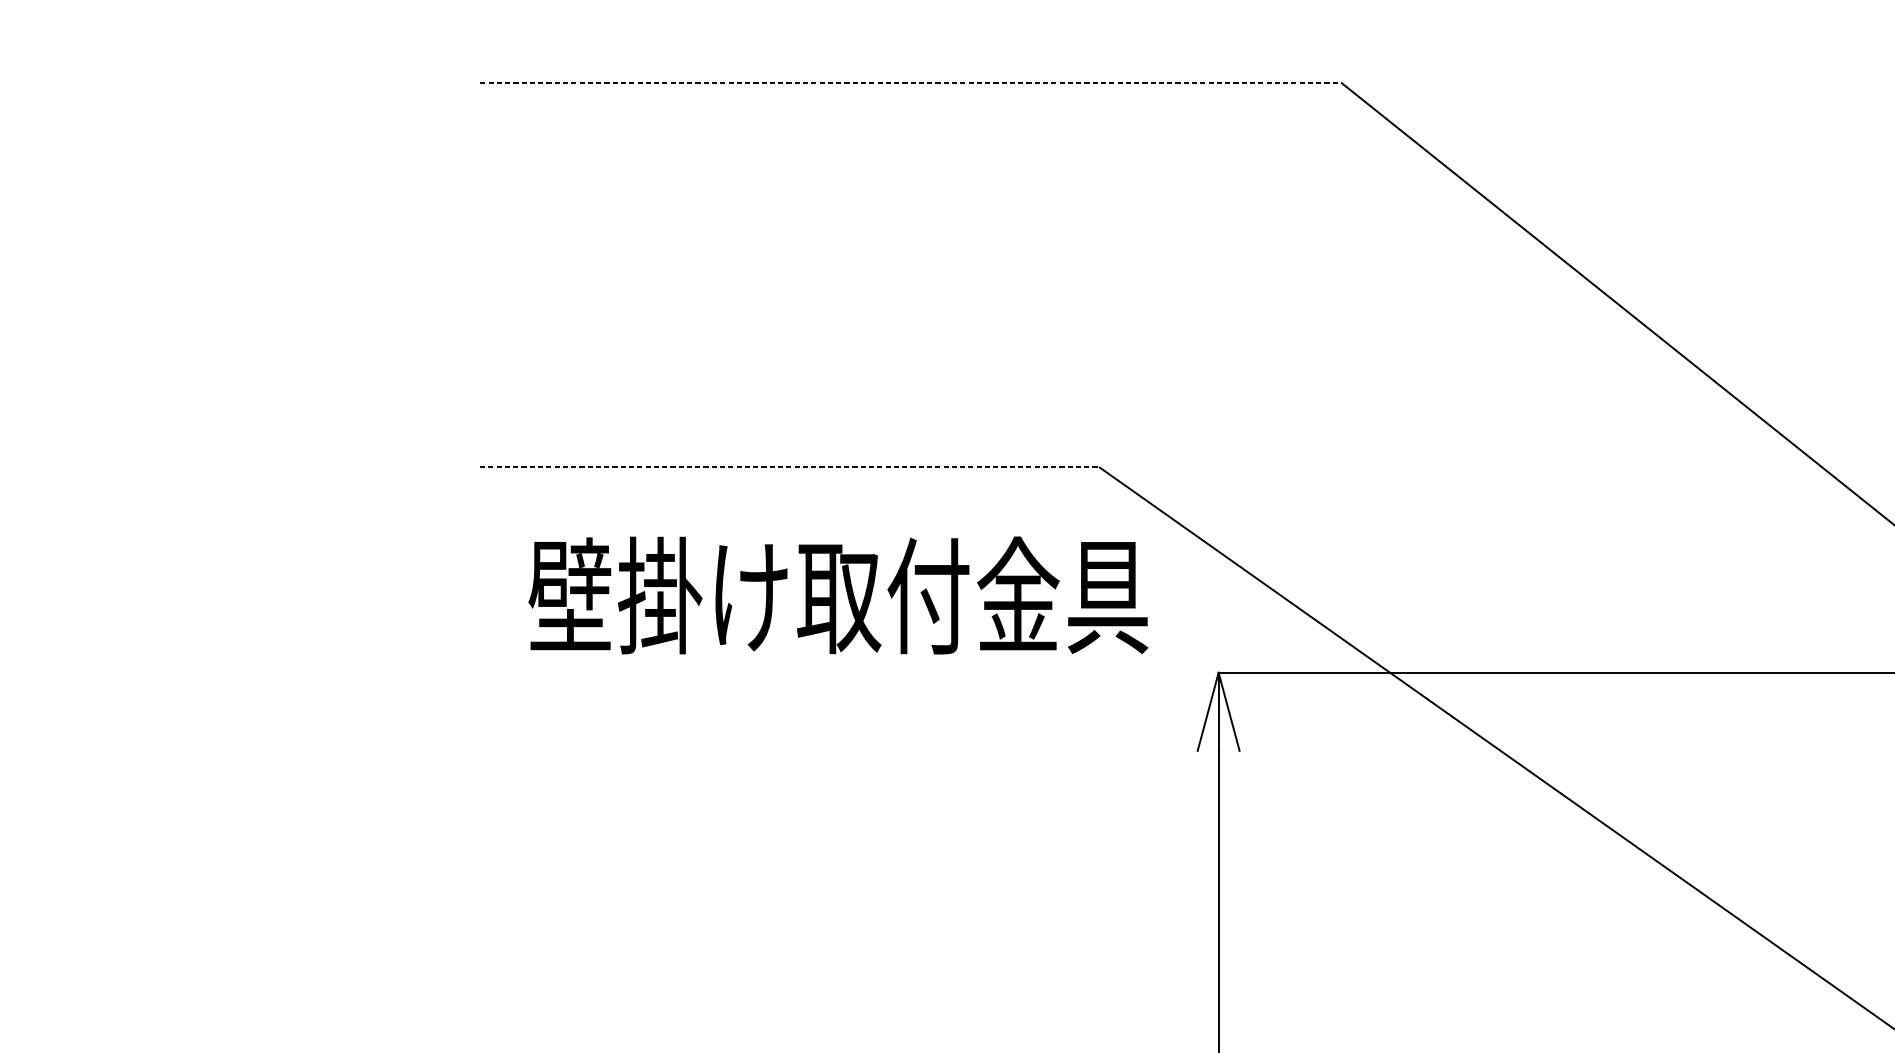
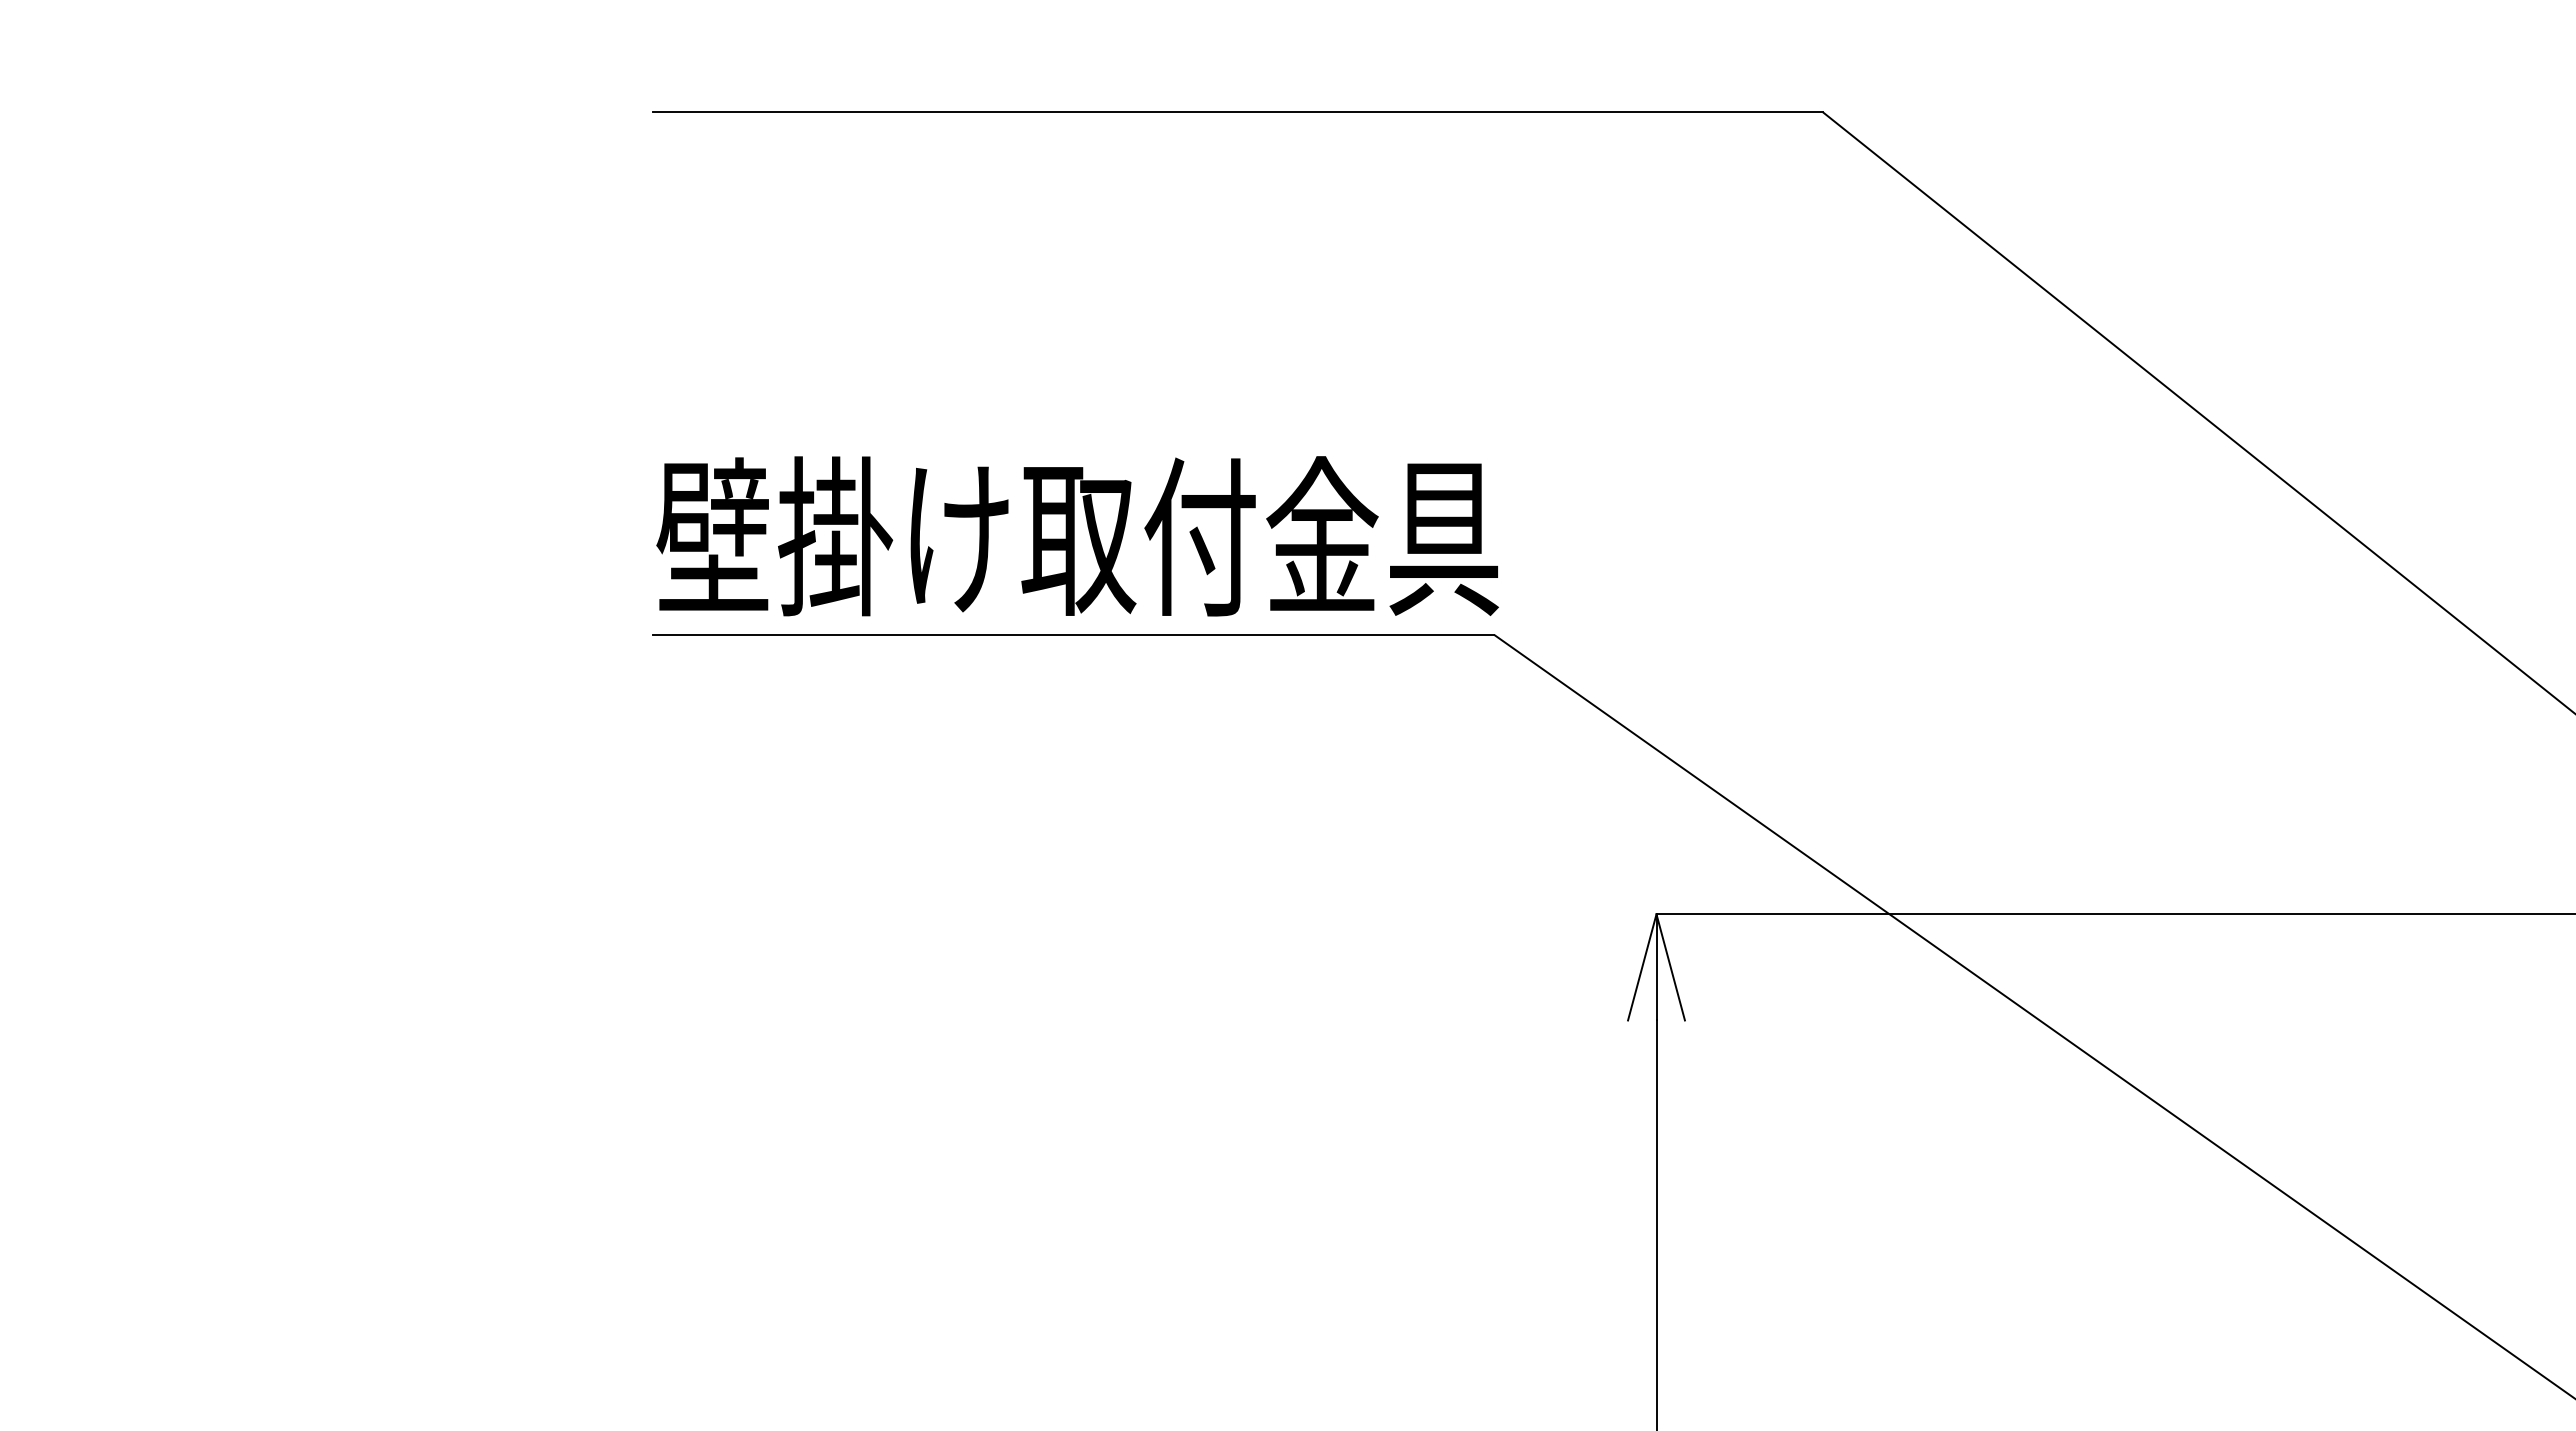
line: (910, 82) -> (1237, 112), dashed -> solid
line: (789, 466) -> (1073, 634), dashed -> solid
text: (838, 595) -> (1077, 536), moved

